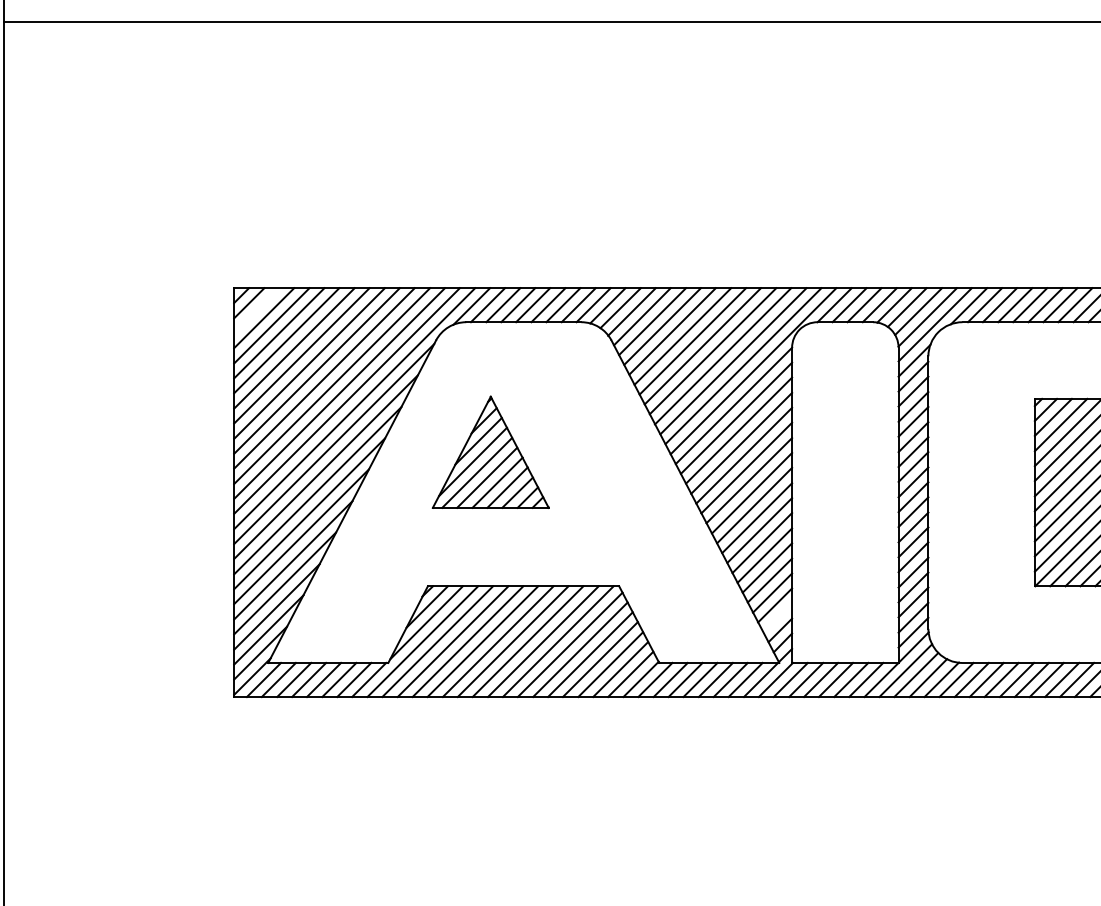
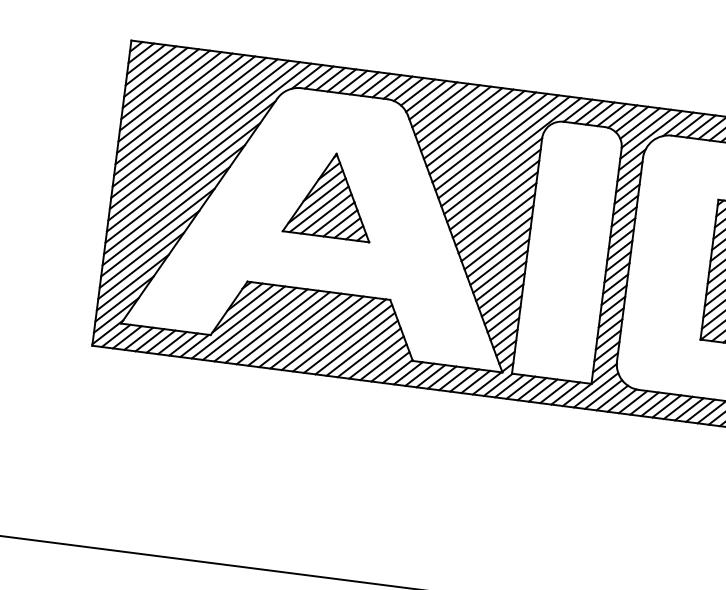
line: (256, 310) -> (145, 59), added
part: (490, 451) -> (331, 194), moved
line: (777, 617) -> (505, 338), added

